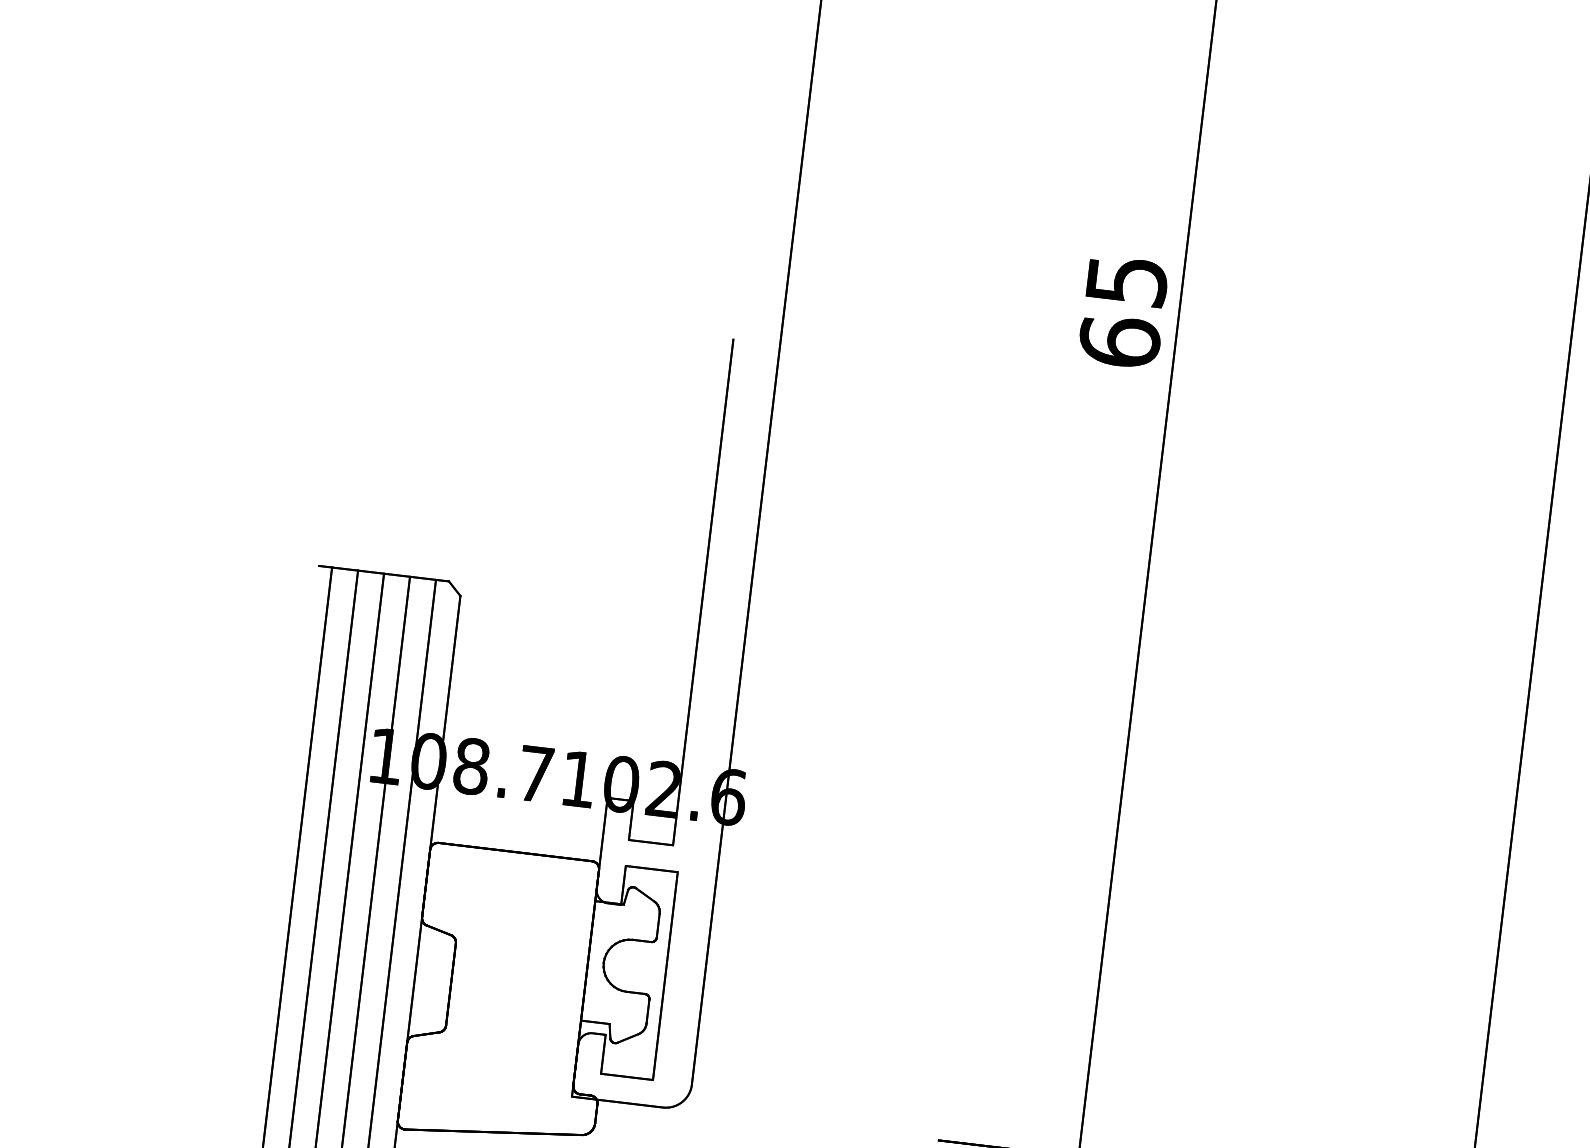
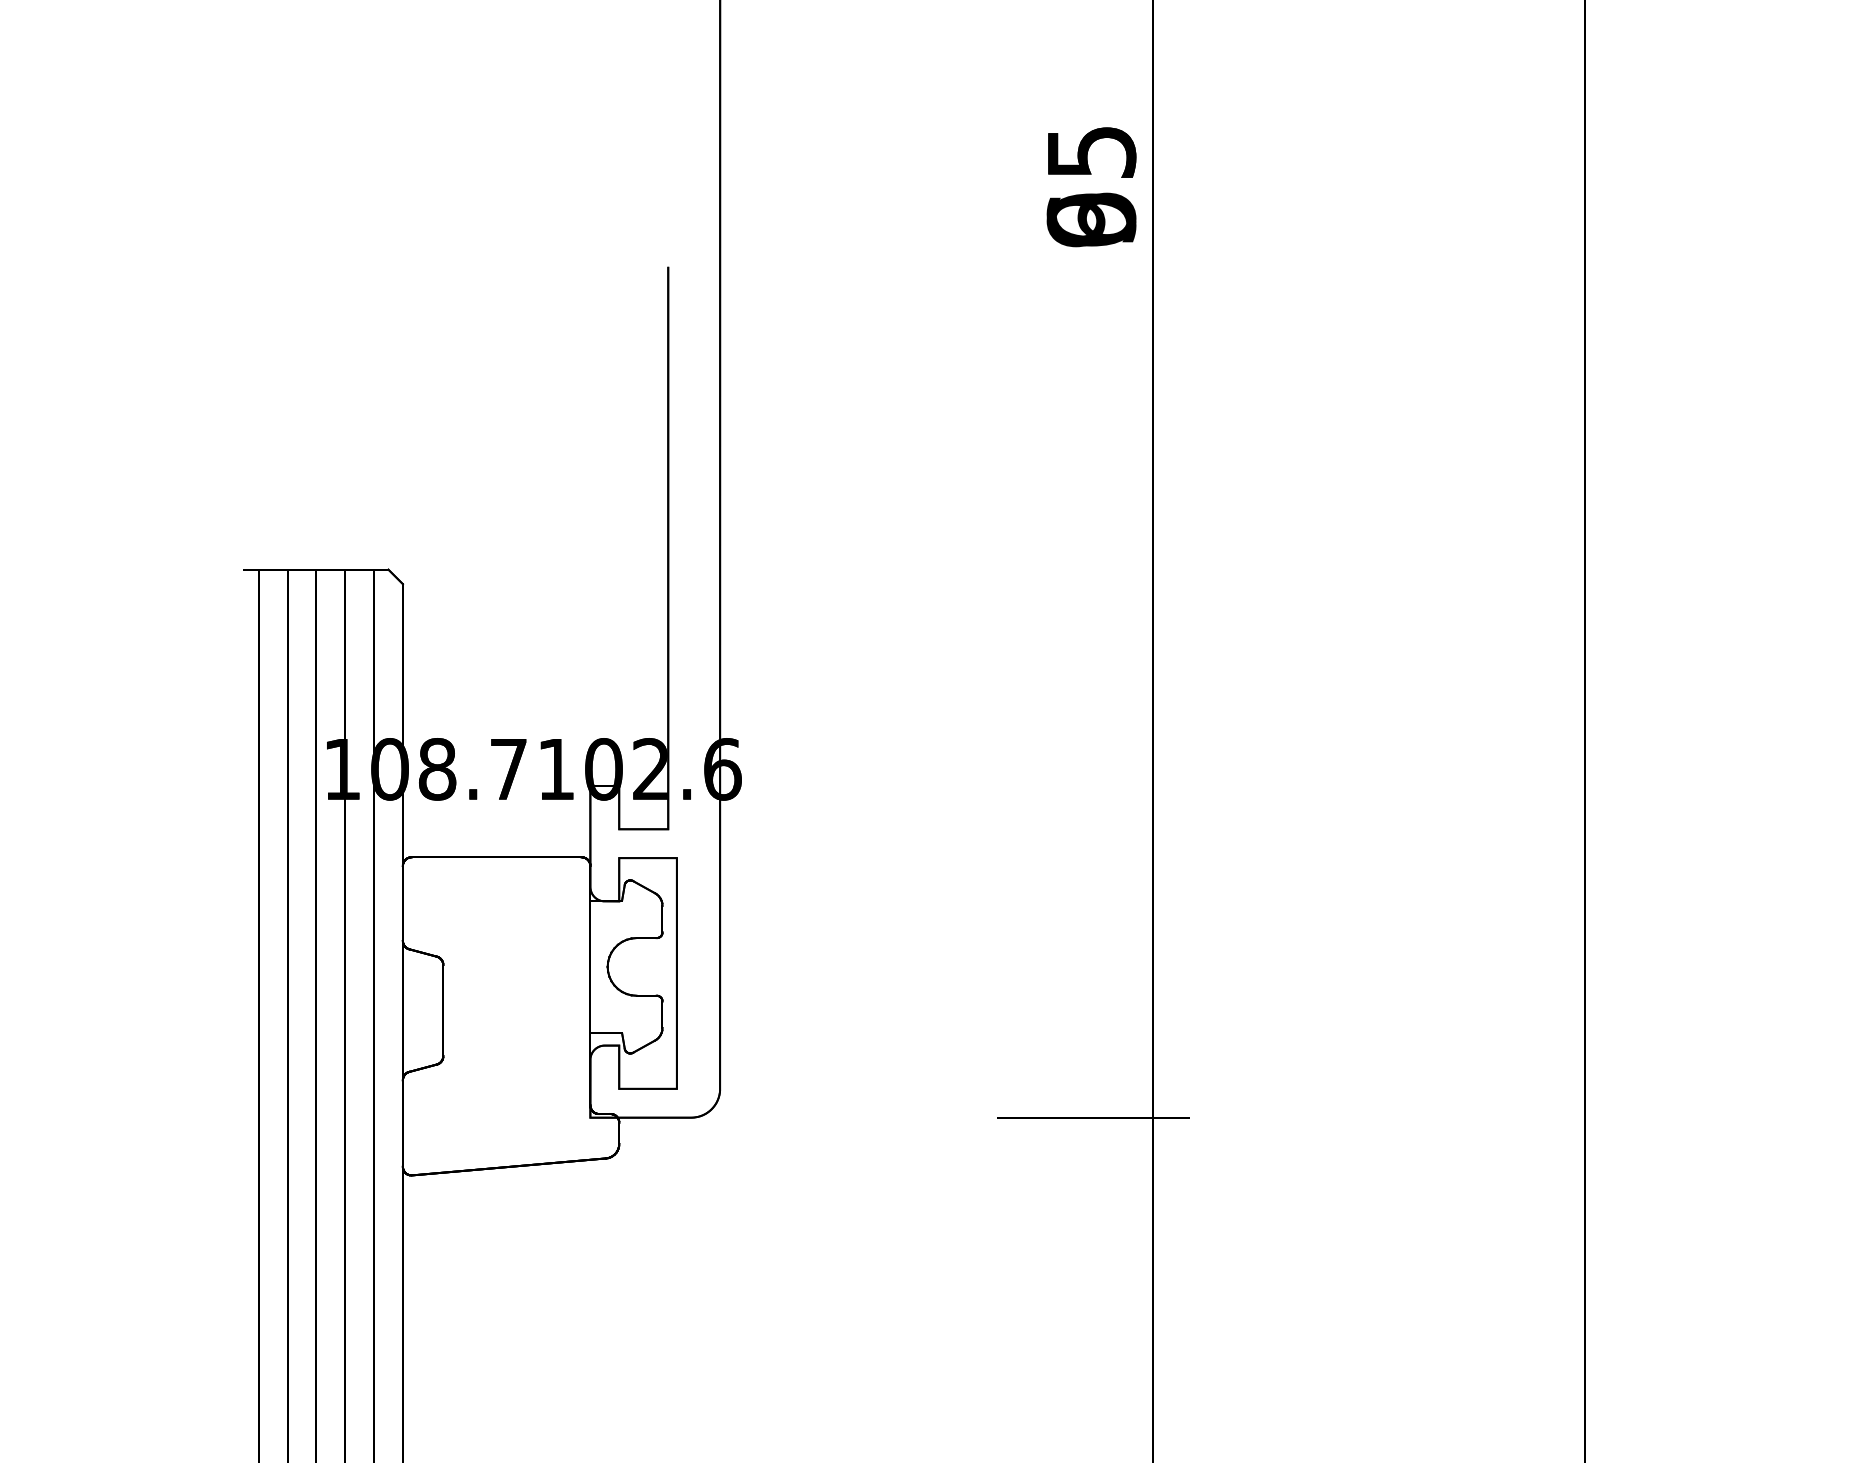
text: (1119, 341) -> (1091, 219), 65 -> 95

